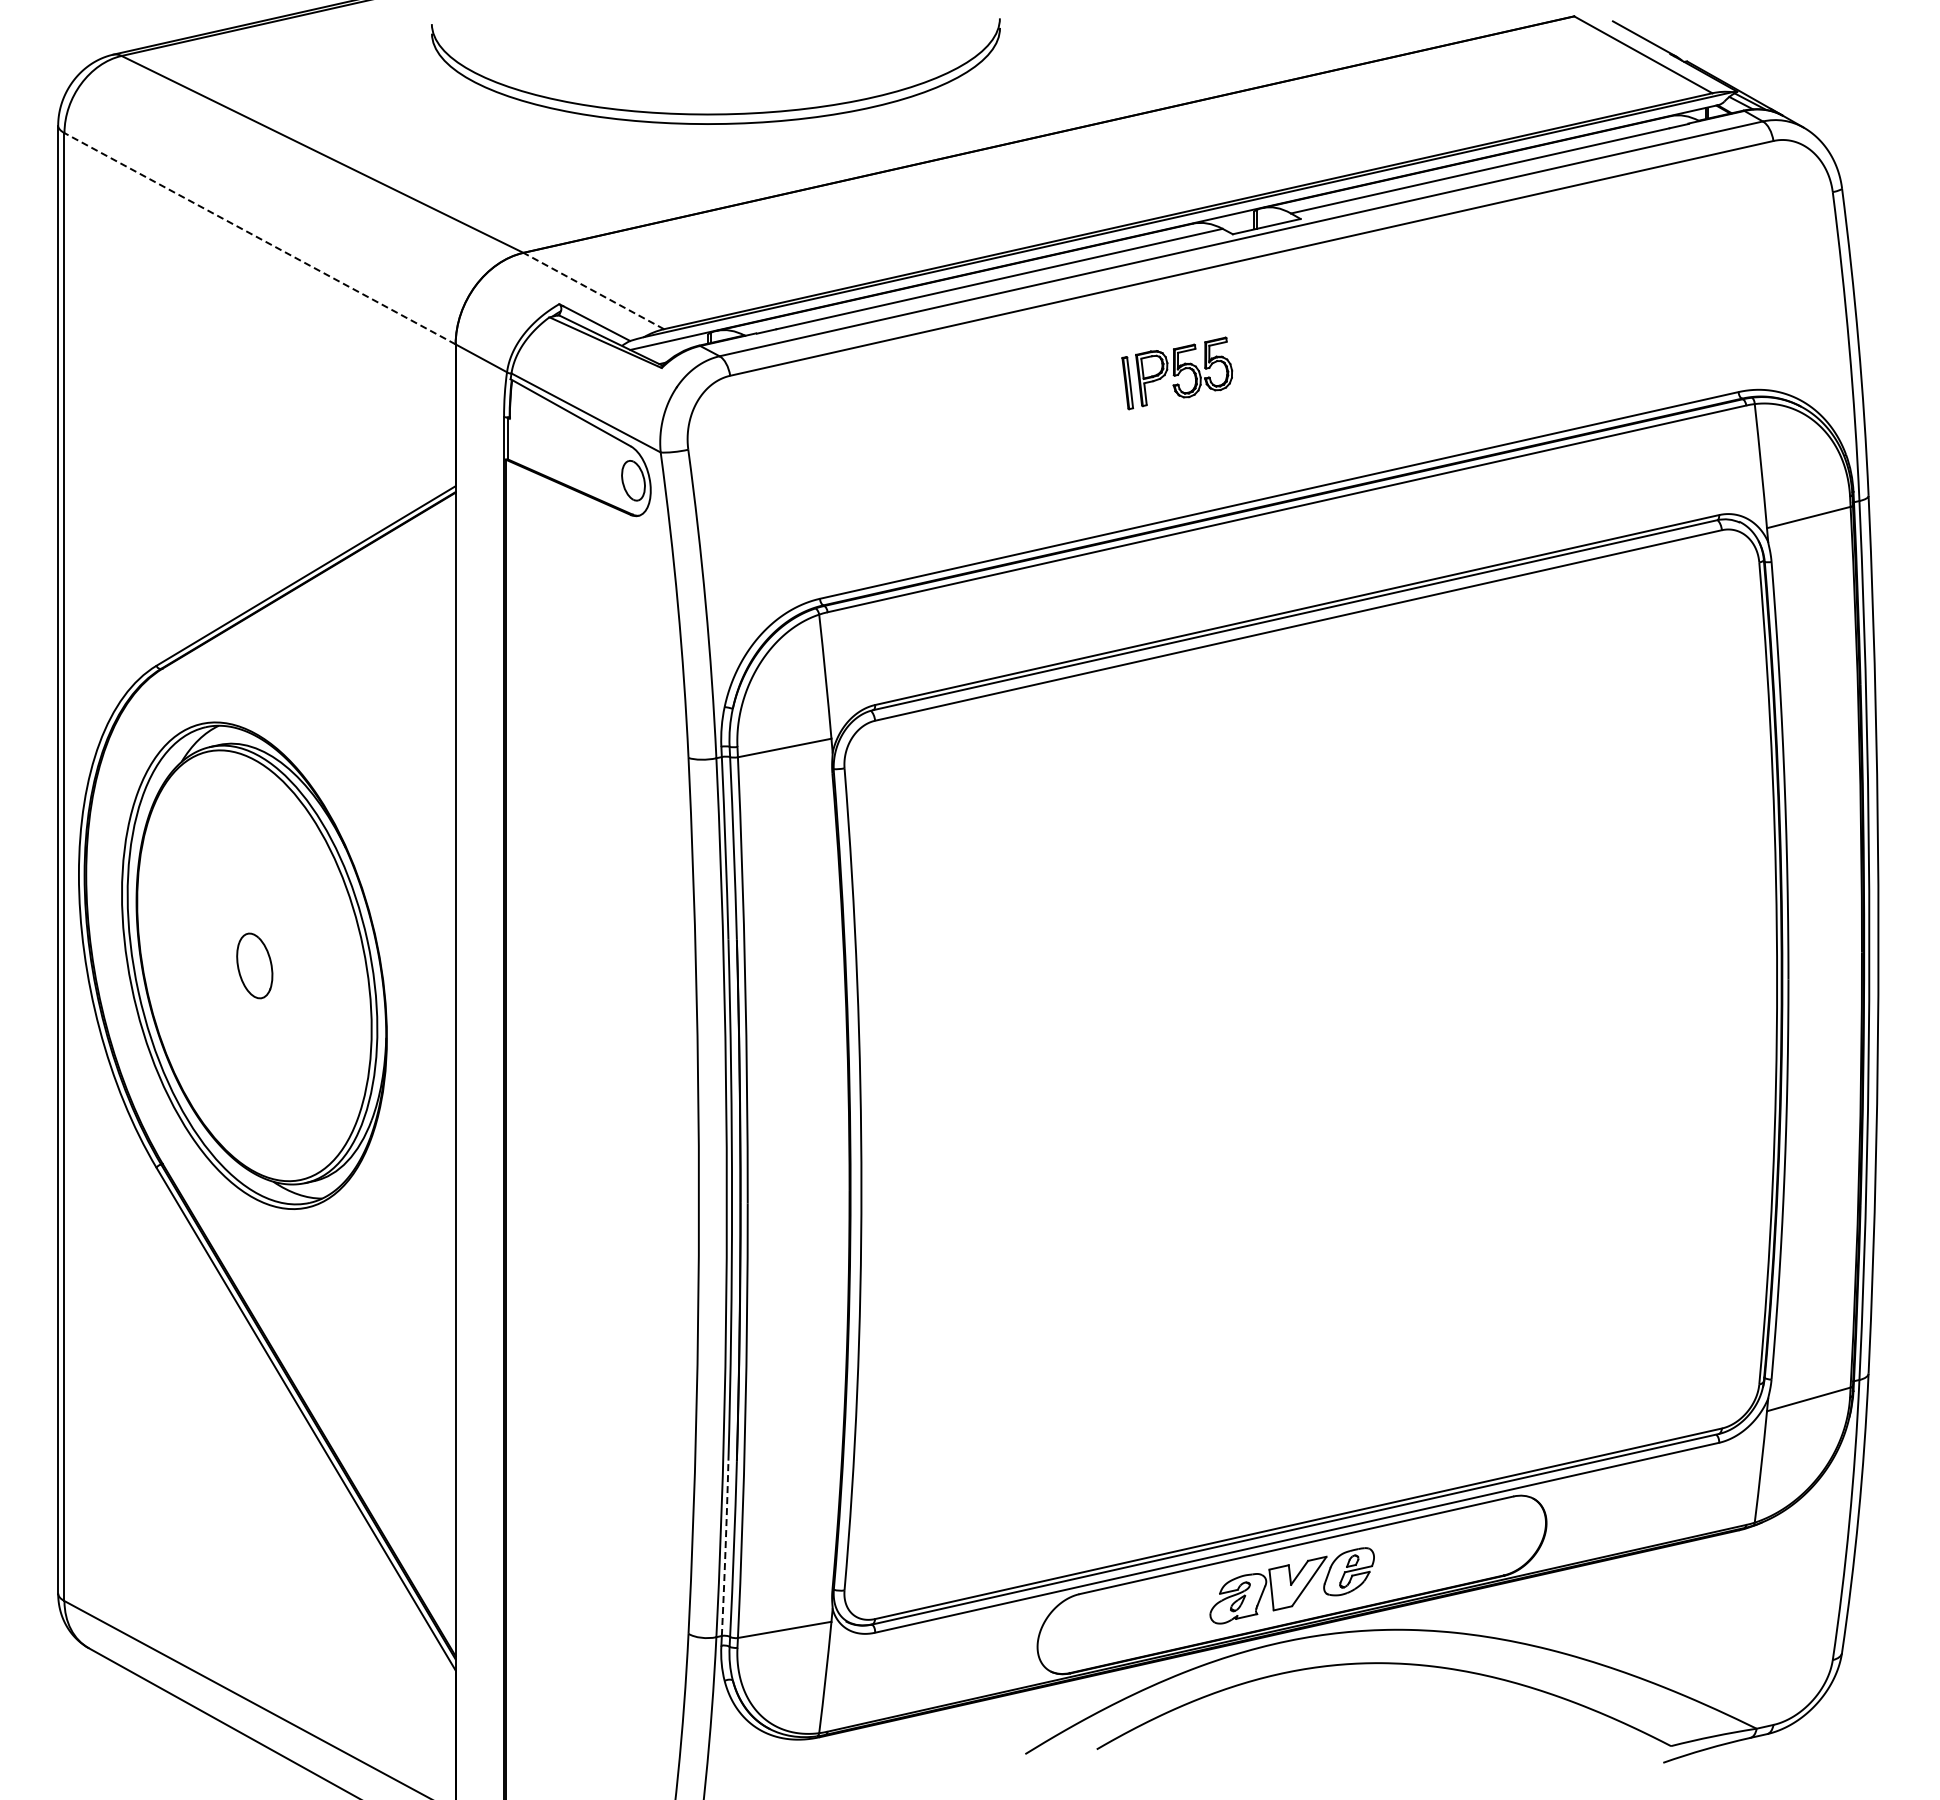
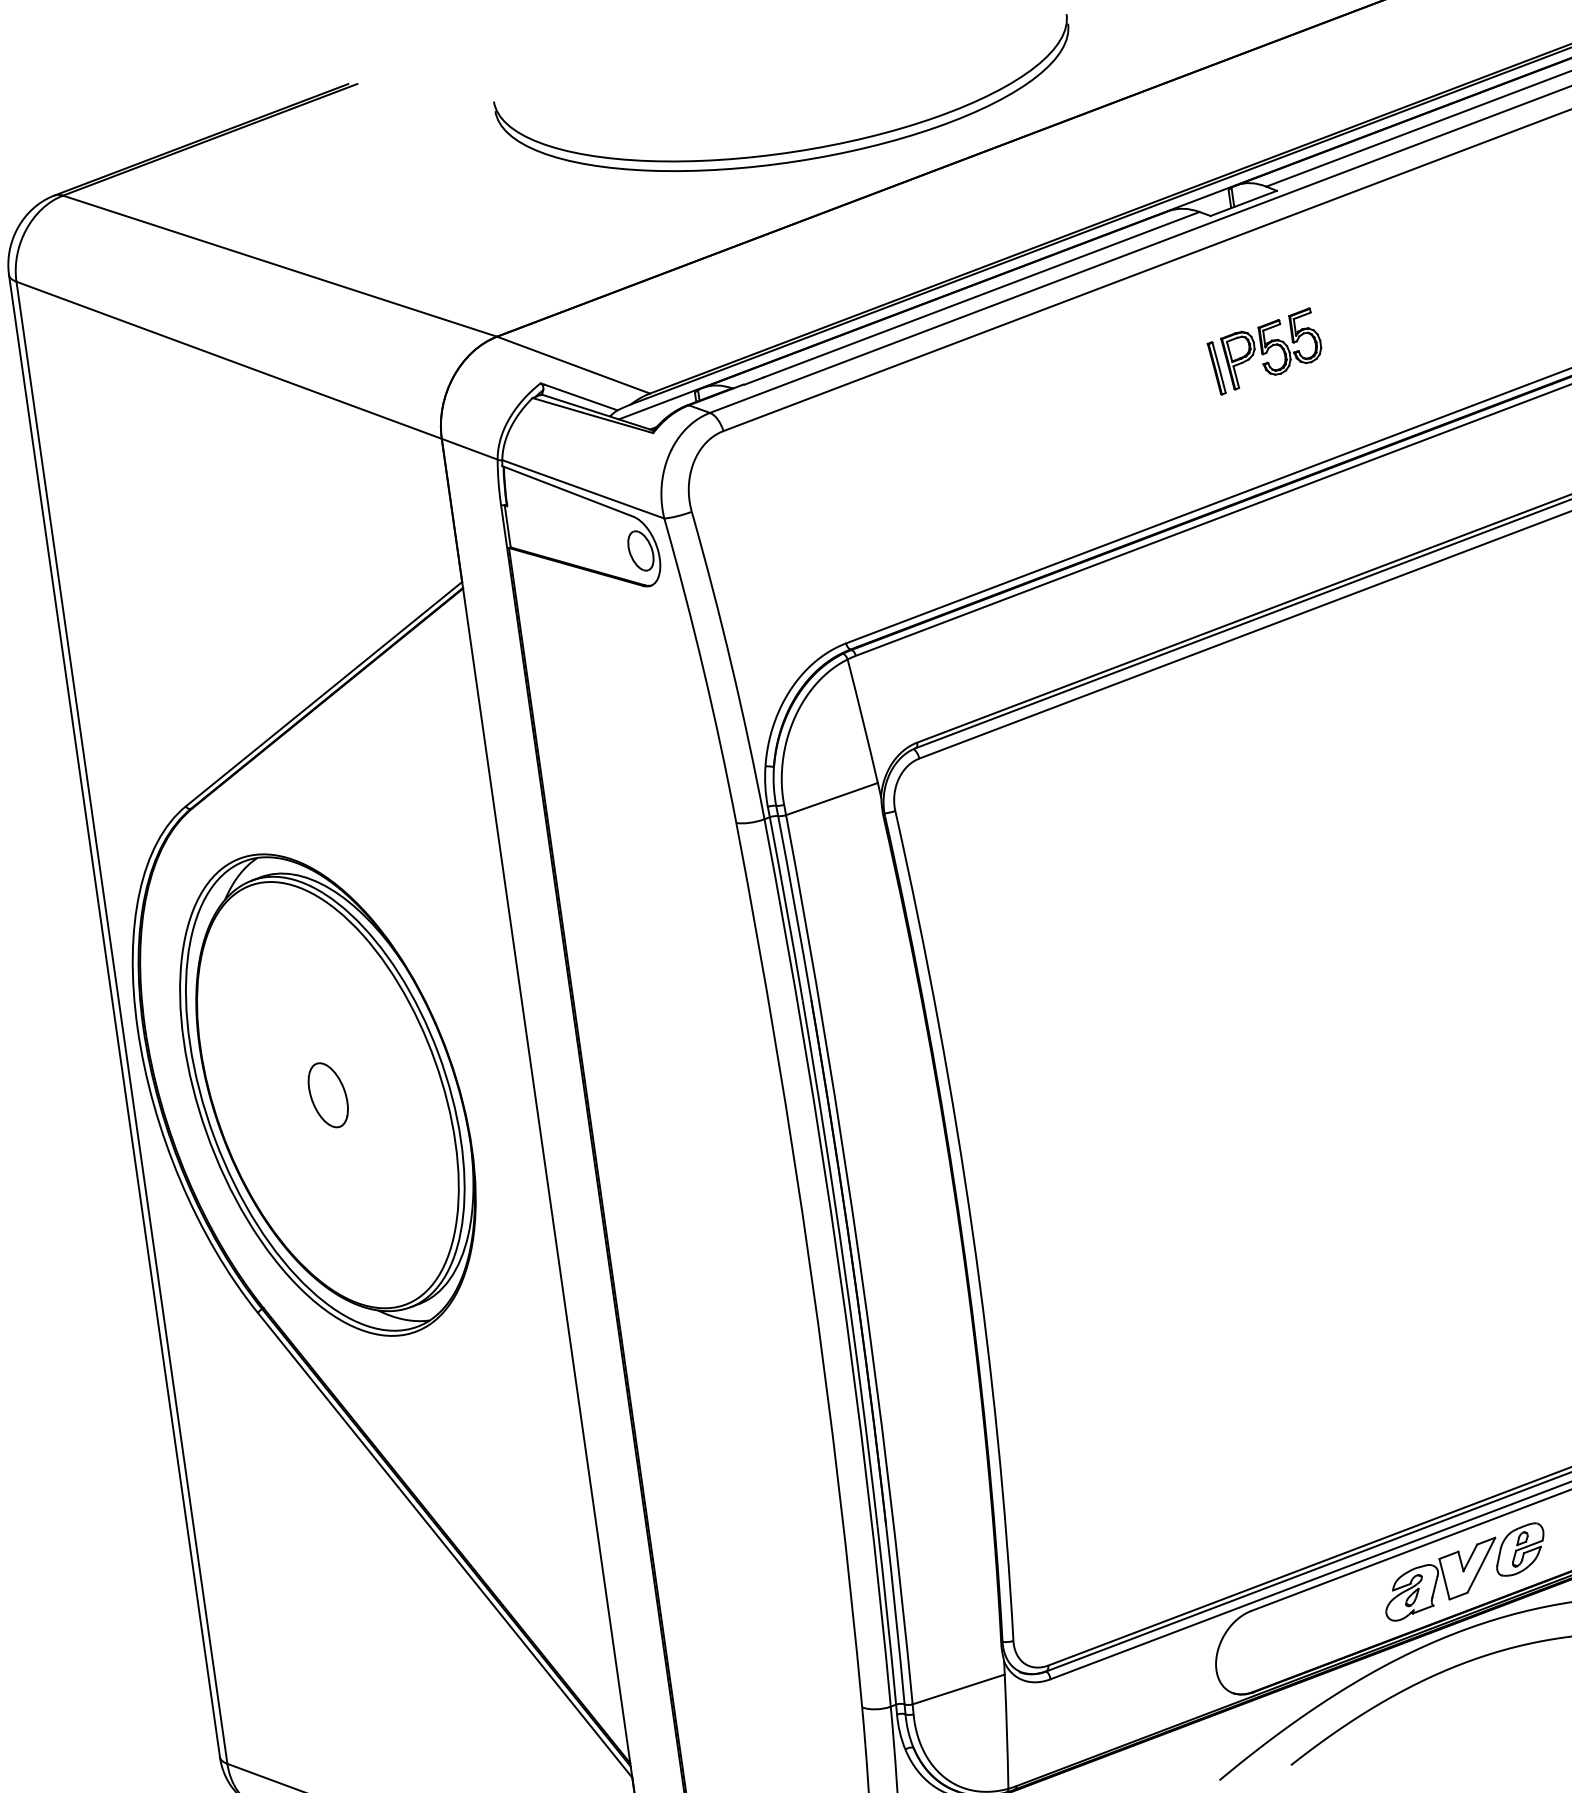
part: (715, 113) -> (793, 151), moved
line: (259, 238) -> (228, 360), dashed -> solid
line: (593, 290) -> (573, 364), dashed -> solid
part: (1177, 373) -> (1265, 351), moved
arc: (725, 1548) -> (887, 1615), dashed -> solid

